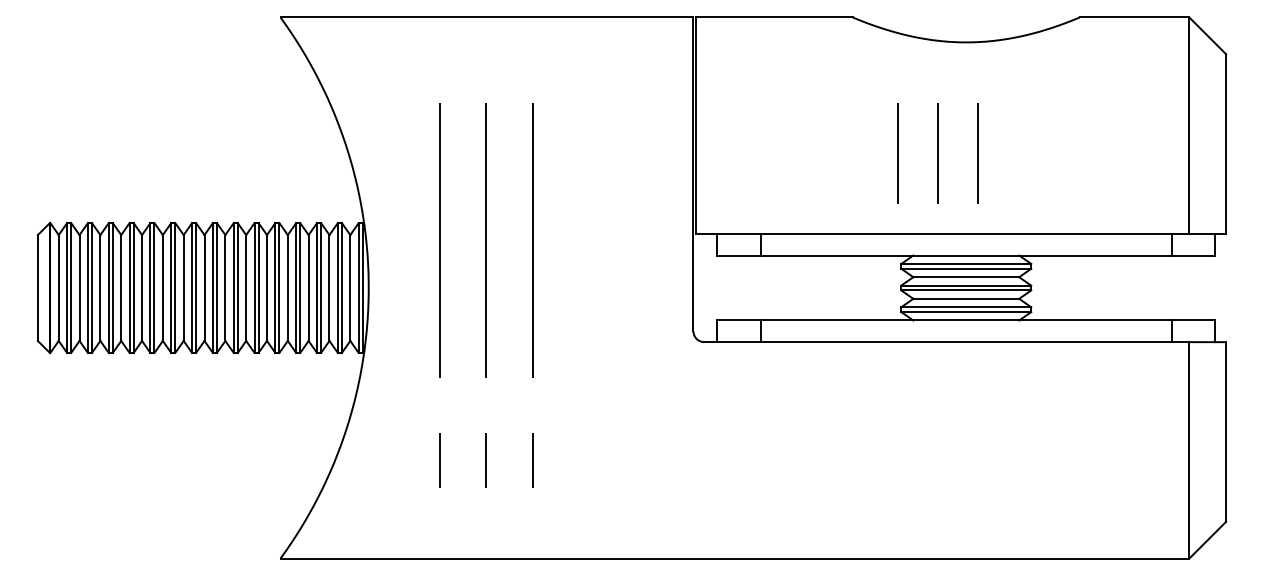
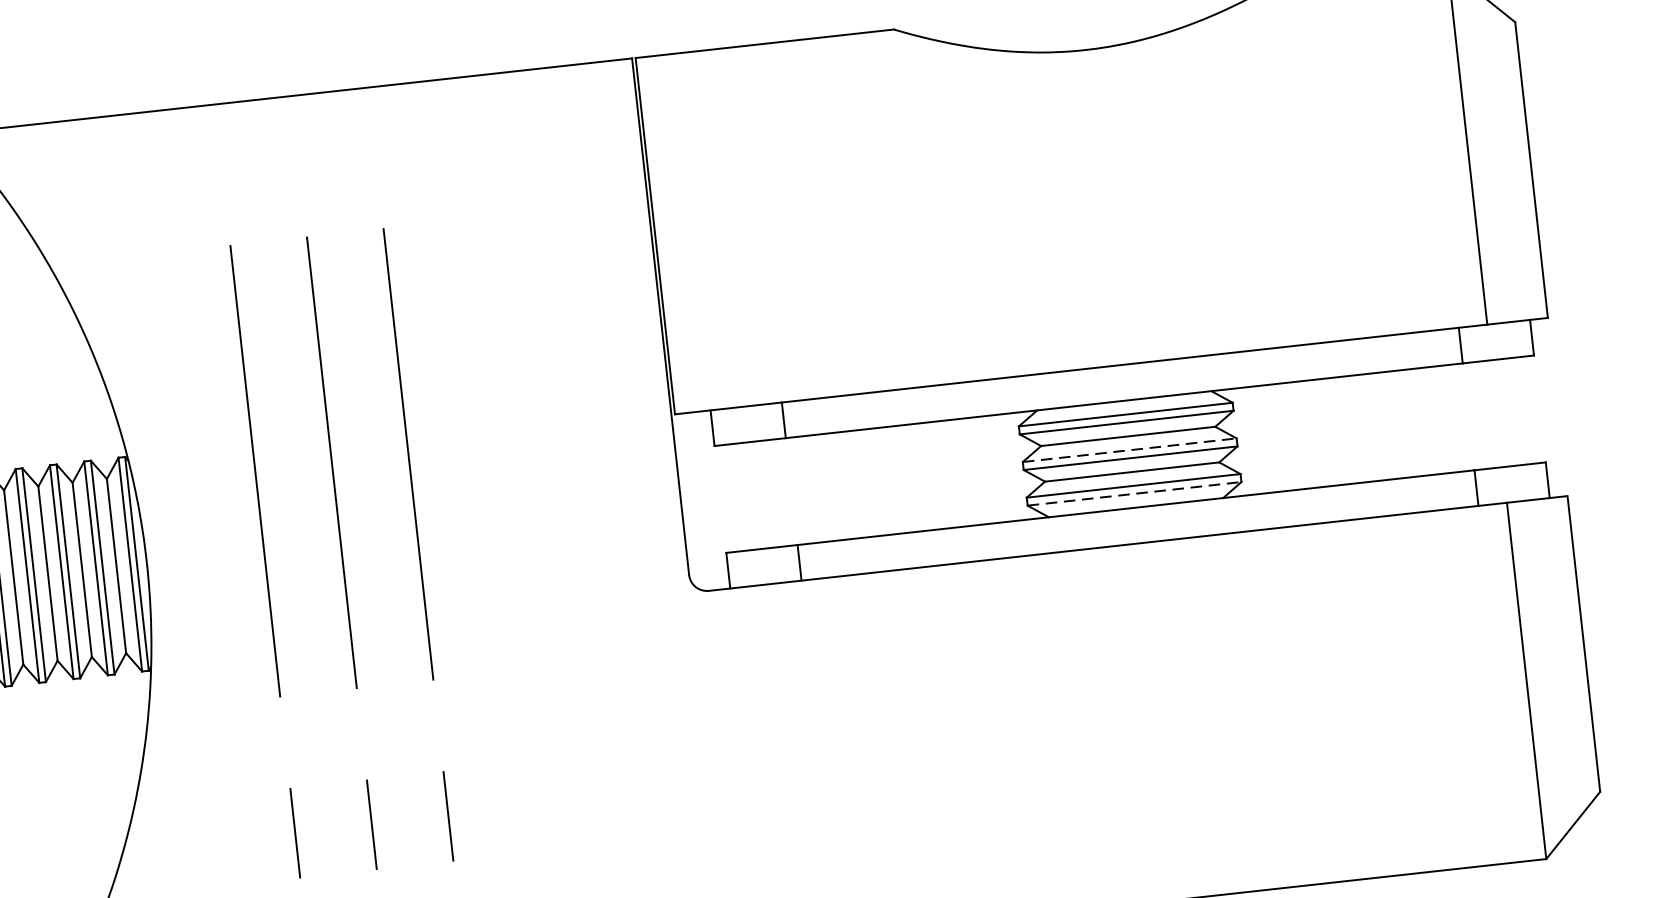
line: (897, 153) -> (992, 245), removed
line: (938, 153) -> (1060, 237), removed
line: (977, 153) -> (1124, 230), removed
line: (966, 285) -> (1130, 450), solid -> dashed
line: (966, 312) -> (1134, 494), solid -> dashed

